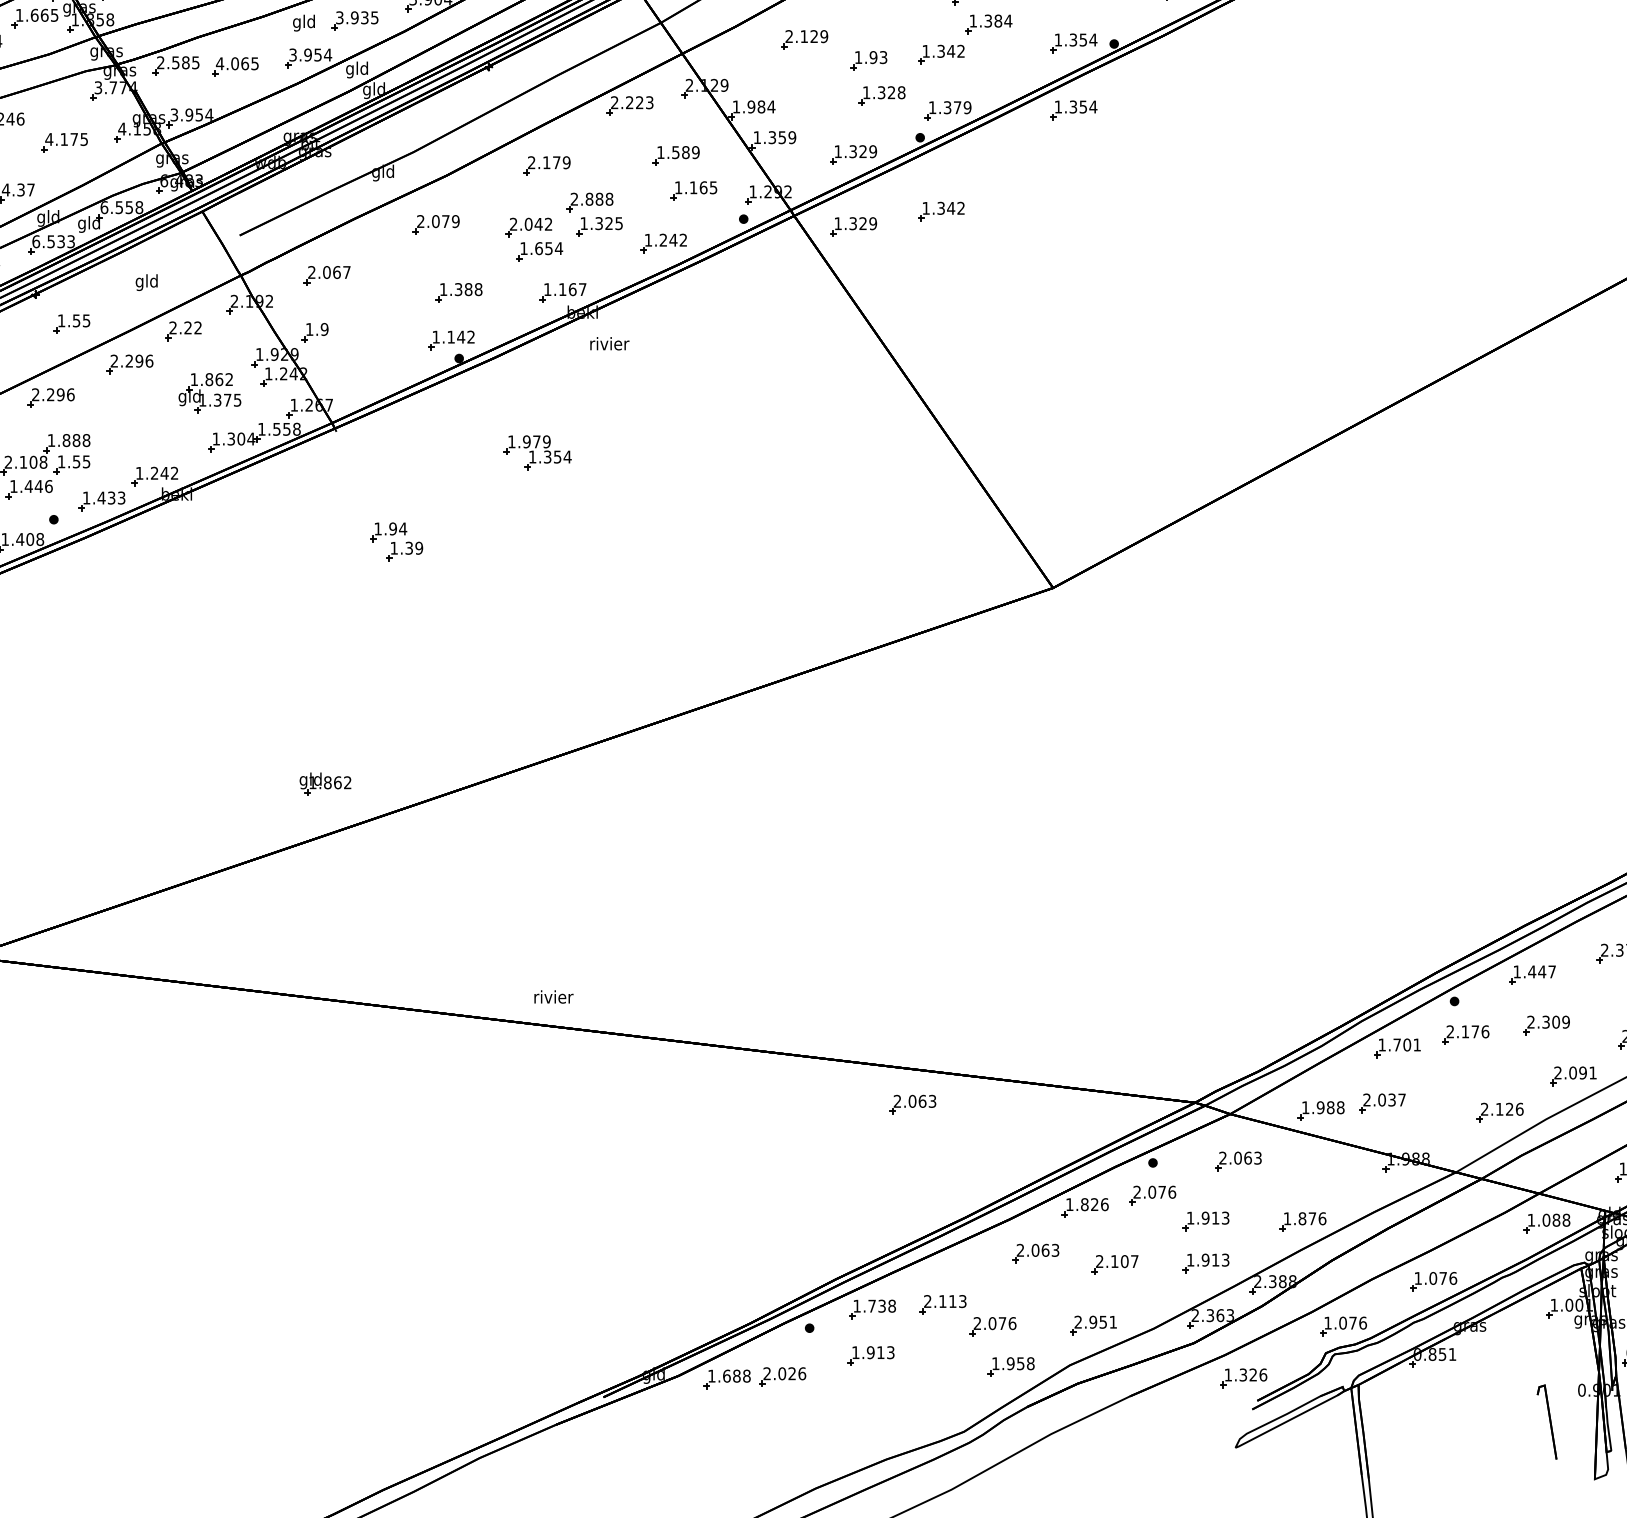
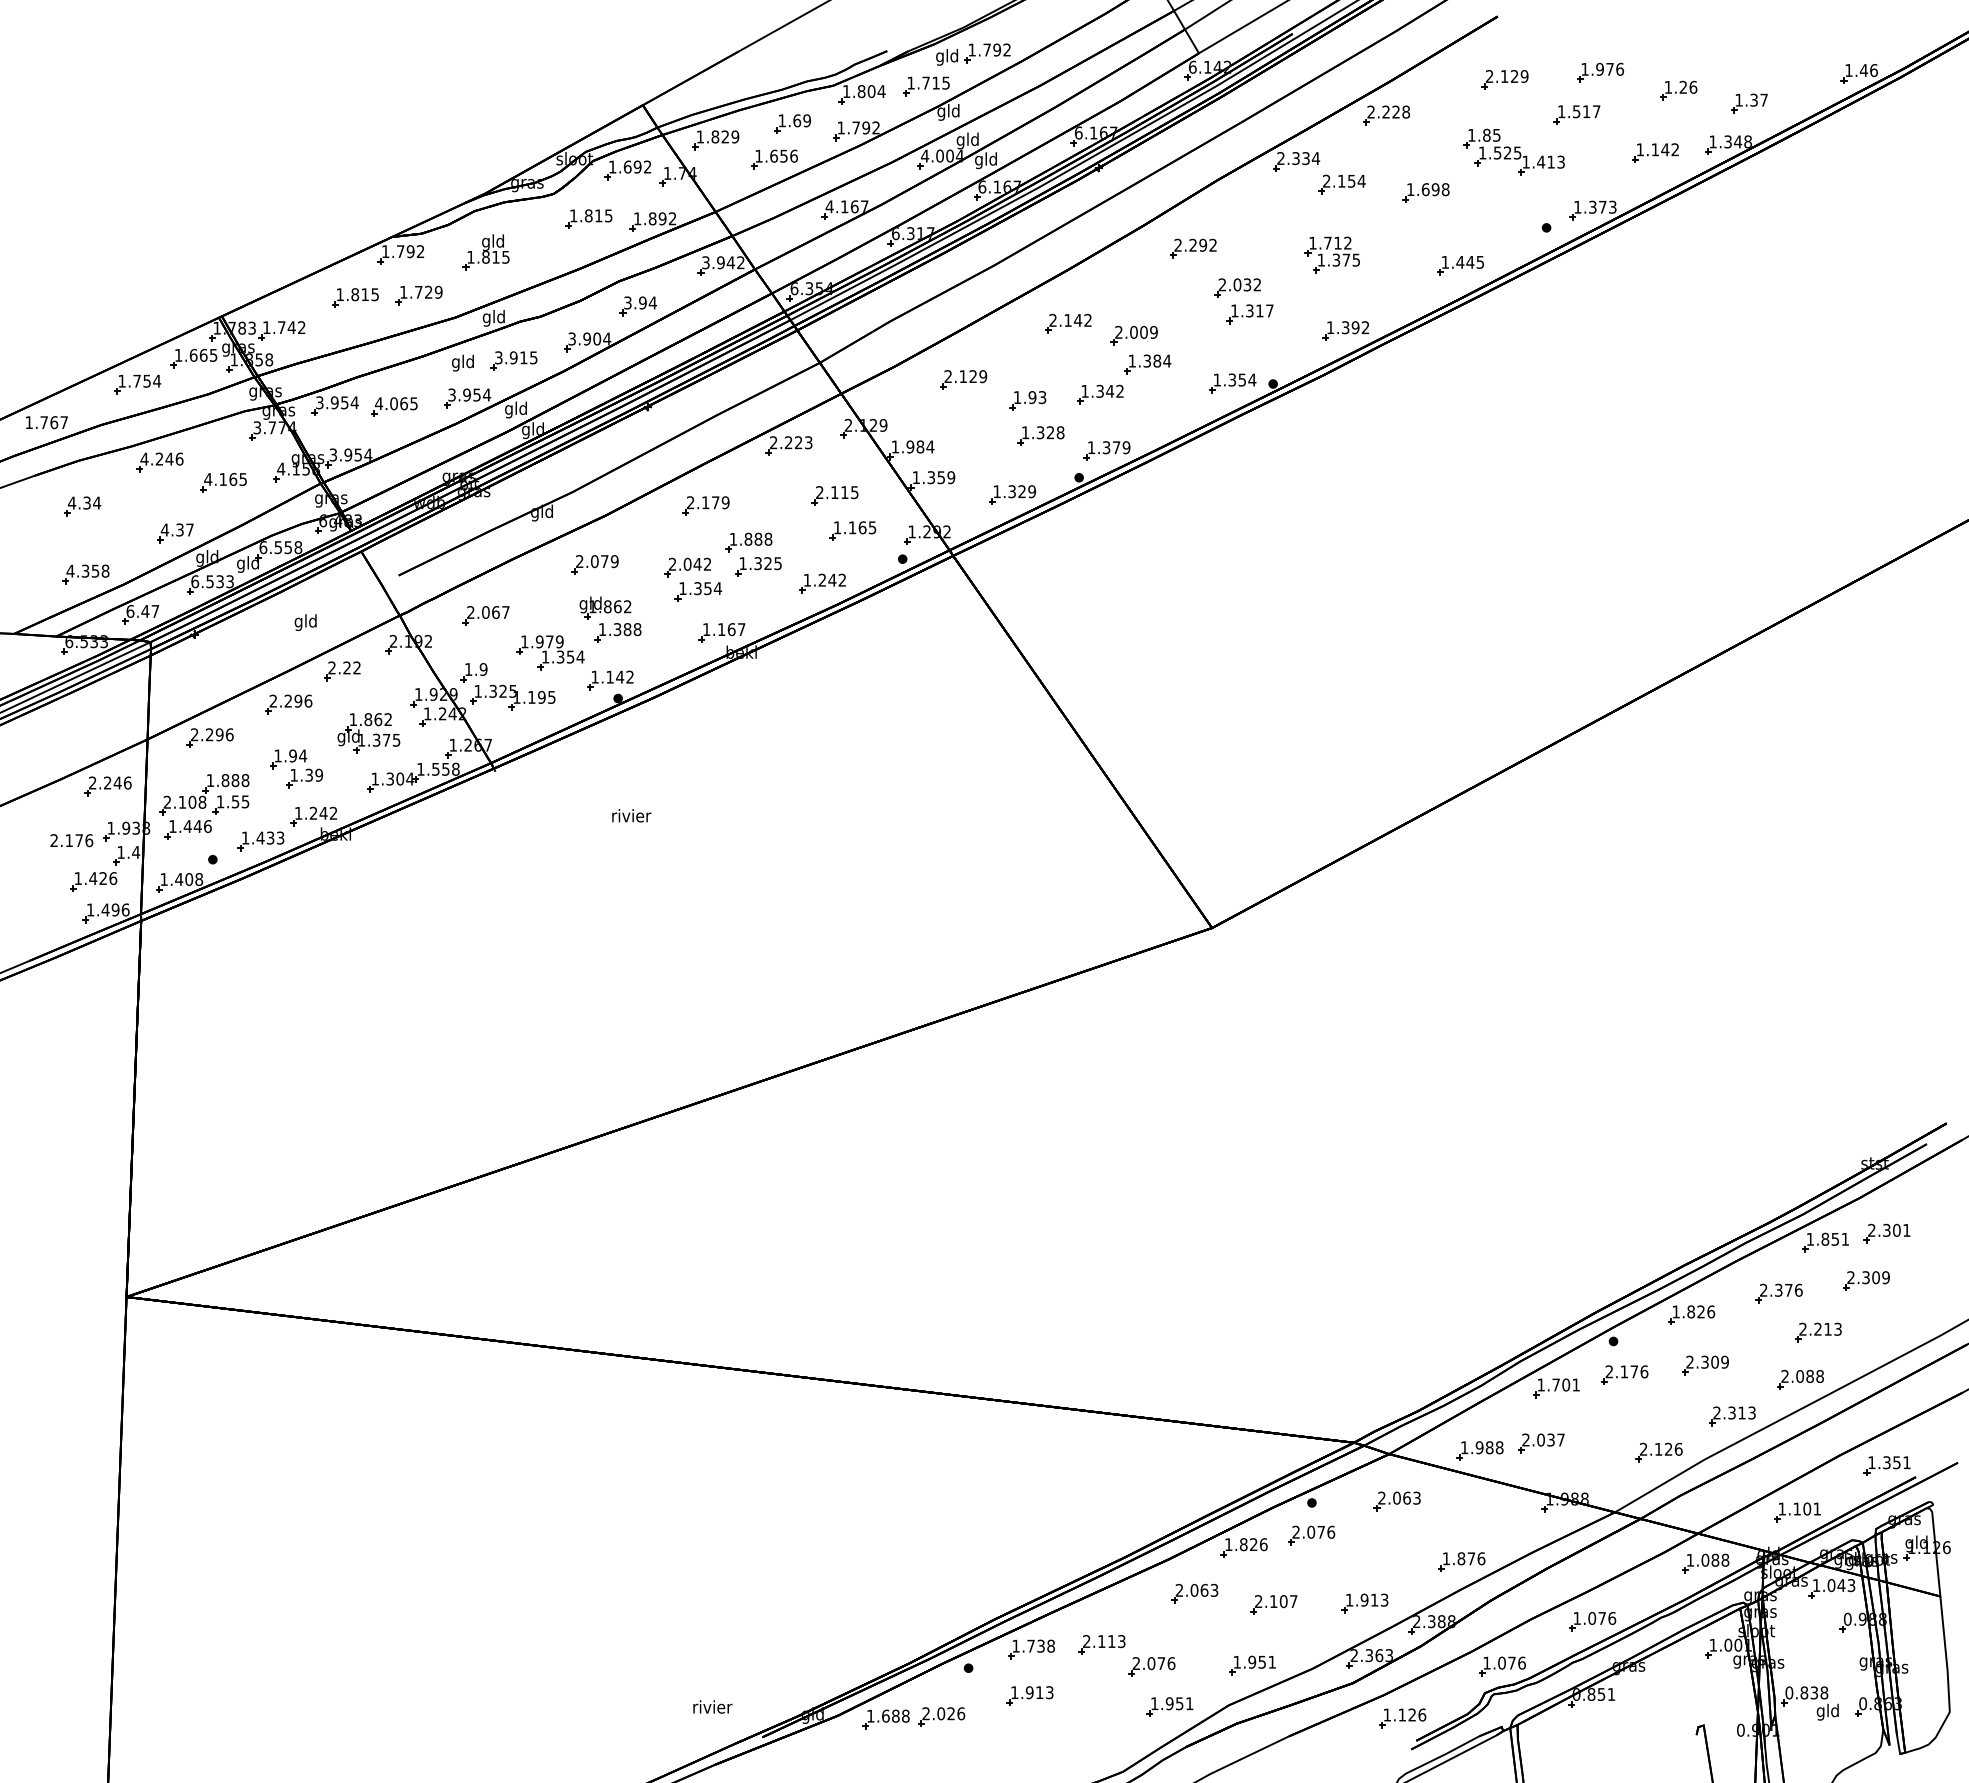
text: (364, 17) -> (523, 357), 3.935 -> 3.915
text: (178, 62) -> (337, 402), 2.585 -> 3.954
part: (1073, 110) -> (1232, 450), removed
text: (74, 139) -> (233, 479), 4.175 -> 4.165
text: (678, 152) -> (837, 492), 1.589 -> 2.115
text: (573, 198) -> (732, 538), 2.888 -> 1.888
part: (941, 211) -> (1100, 551), removed
part: (853, 226) -> (1012, 566), removed
text: (538, 248) -> (697, 588), 1.654 -> 1.354
part: (71, 323) -> (230, 663), removed
text: (609, 343) -> (631, 815), moved
part: (353, 357) -> (512, 697), added
part: (537, 452) -> (550, 652), moved
part: (396, 541) -> (296, 768), moved
part: (325, 783) -> (605, 607), moved
text: (1542, 971) -> (1701, 1311), 1.447 -> 1.826
text: (553, 996) -> (712, 1706), moved
text: (1582, 1072) -> (1741, 1412), 2.091 -> 2.313
part: (912, 1104) -> (1071, 1444), removed
part: (1205, 1221) -> (1364, 1561), removed
text: (1077, 1321) -> (1236, 1661), 2.951 -> 1.951
text: (1030, 1363) -> (1189, 1703), 1.958 -> 1.951
text: (1242, 1374) -> (1401, 1714), 1.326 -> 1.126

